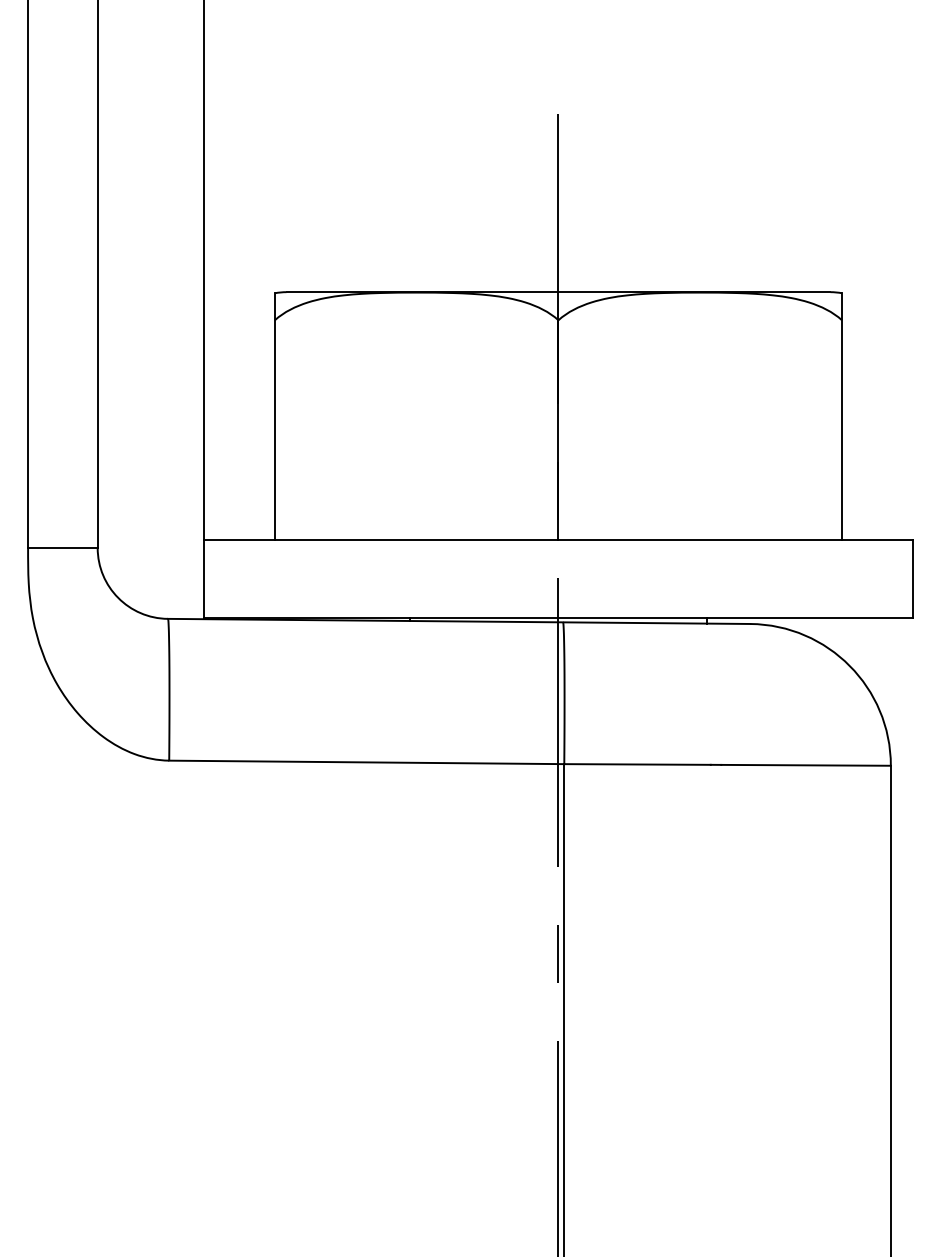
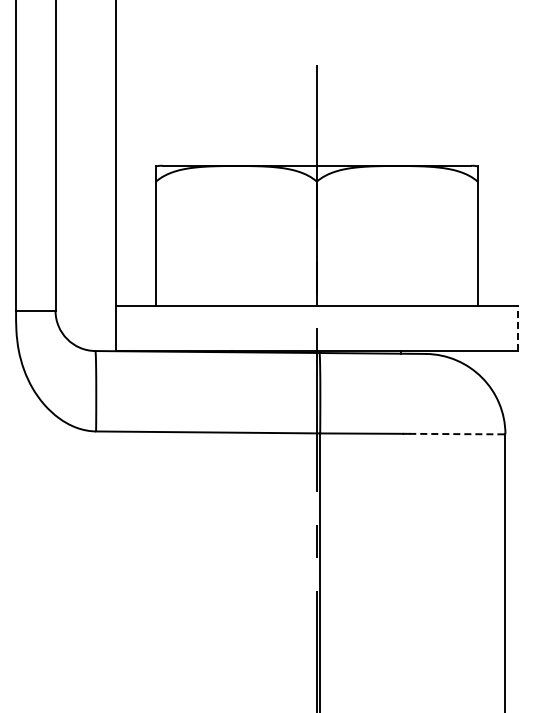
line: (912, 579) -> (517, 328), solid -> dashed
line: (806, 766) -> (457, 434), solid -> dashed

